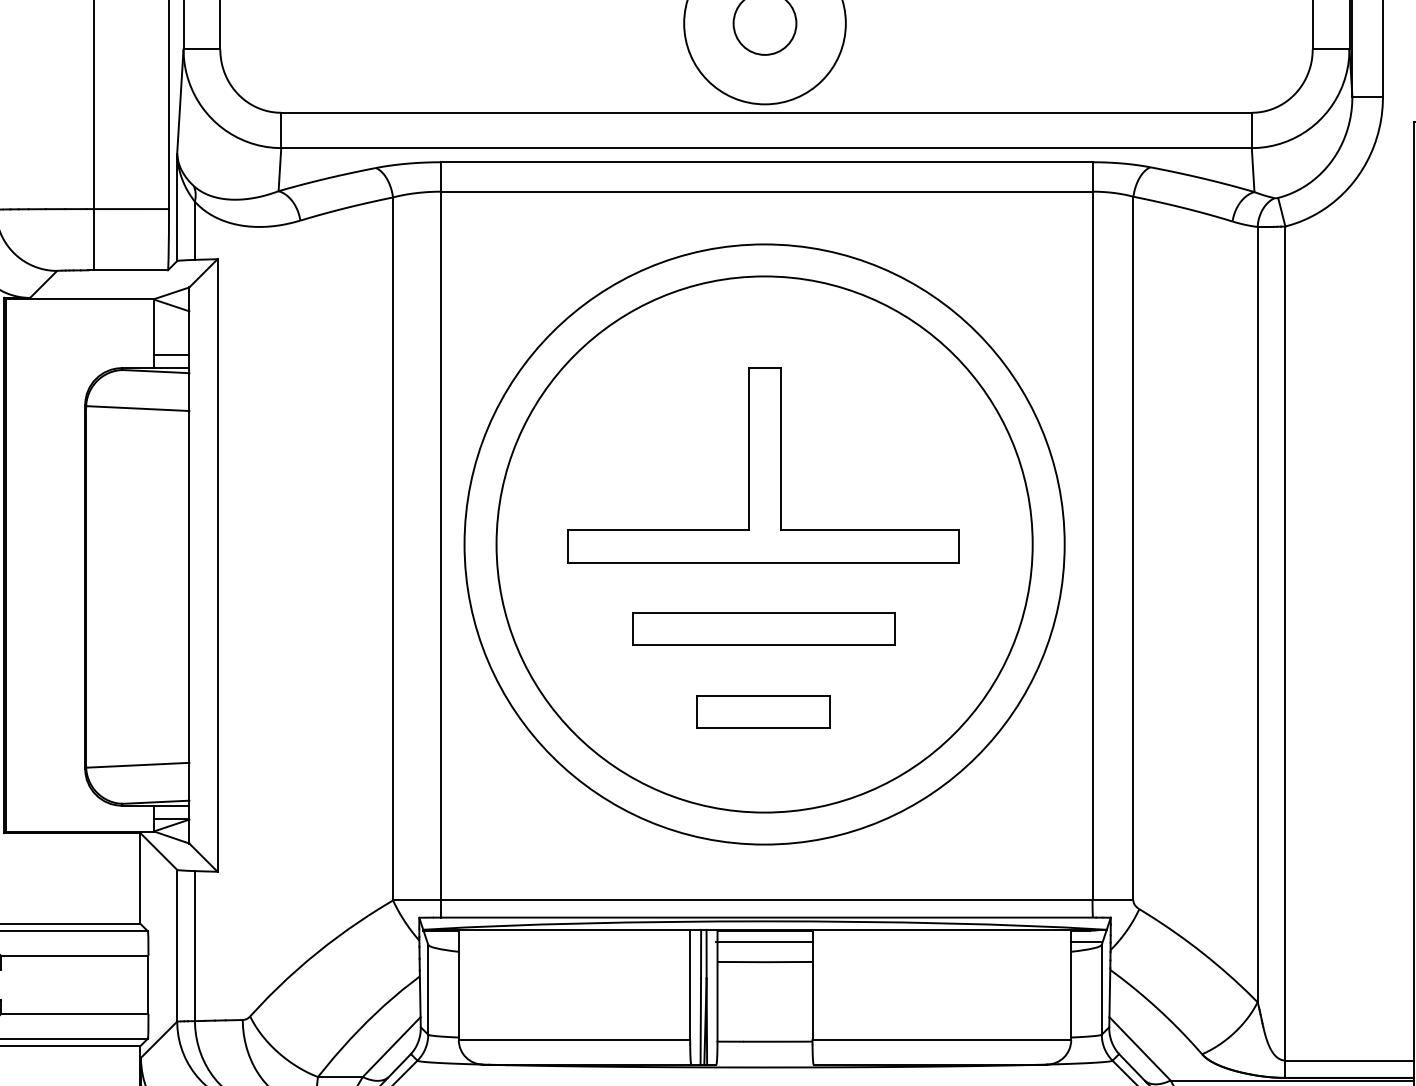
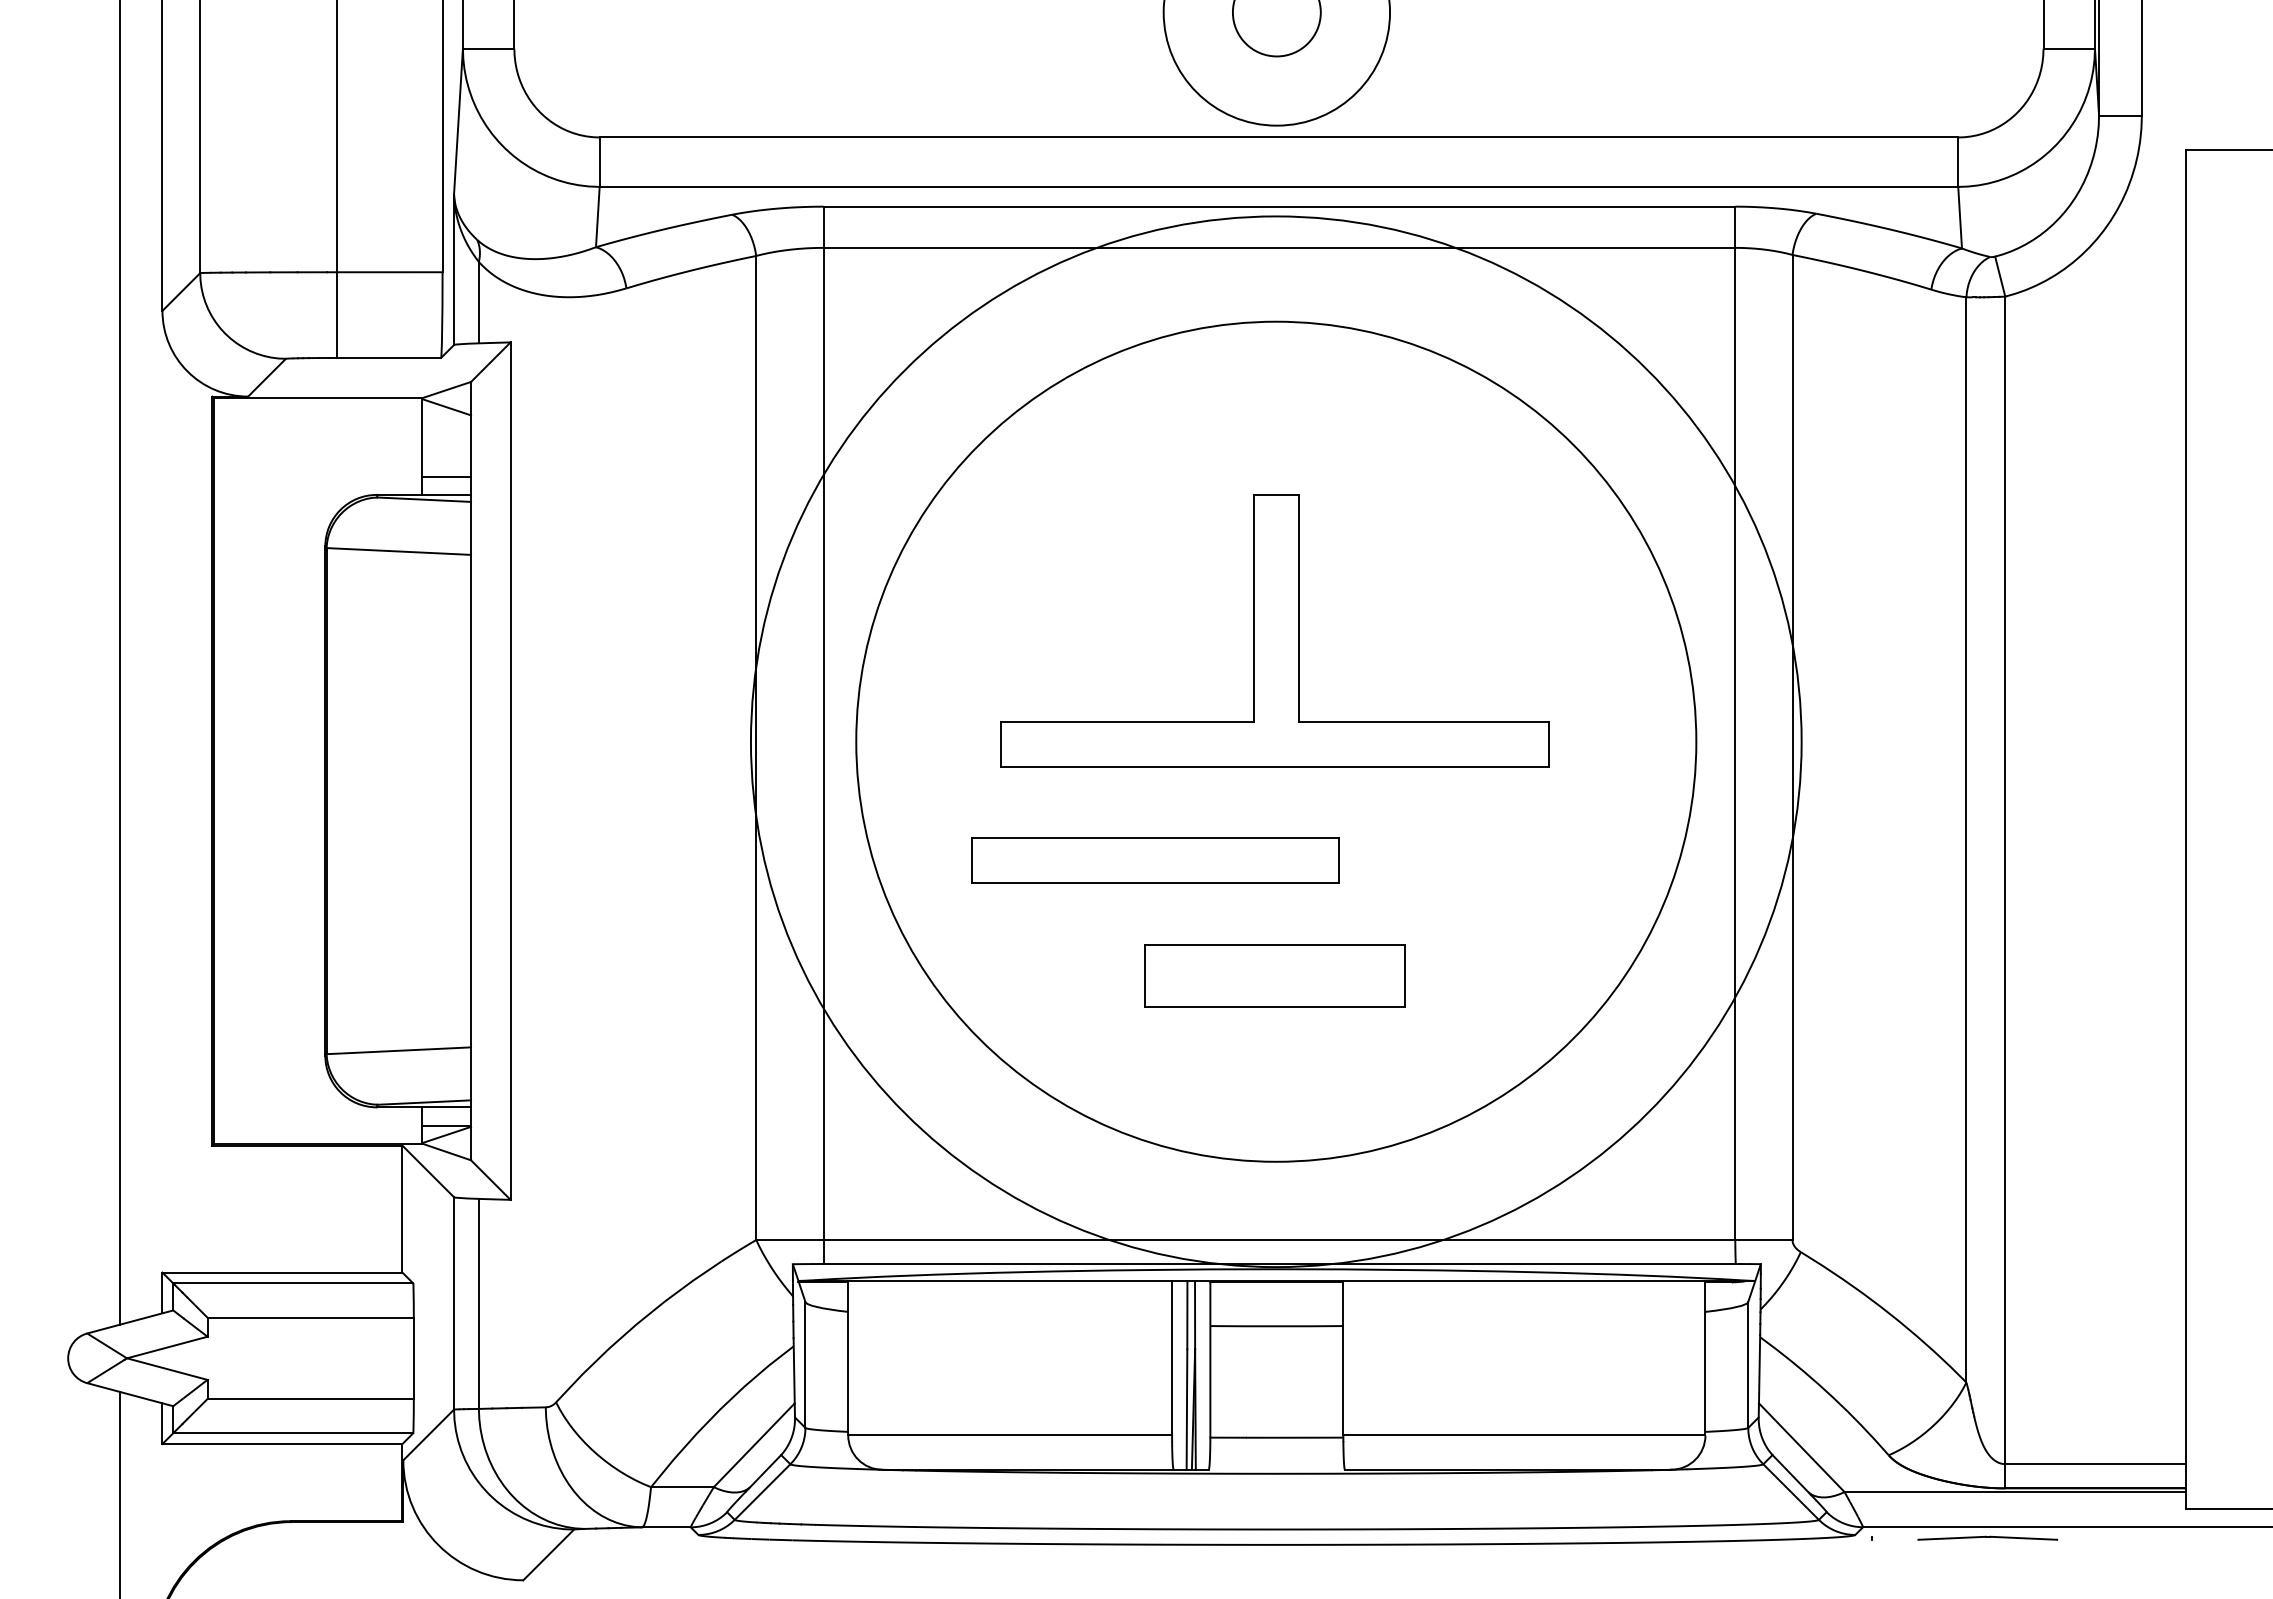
circle: (764, 544) -> (1276, 741), size x1.4
part: (763, 629) -> (1155, 860), moved
part: (763, 711) -> (1274, 975), size x1.4
line: (764, 942) -> (1275, 1298), removed
line: (1086, 942) -> (1726, 1298), removed

